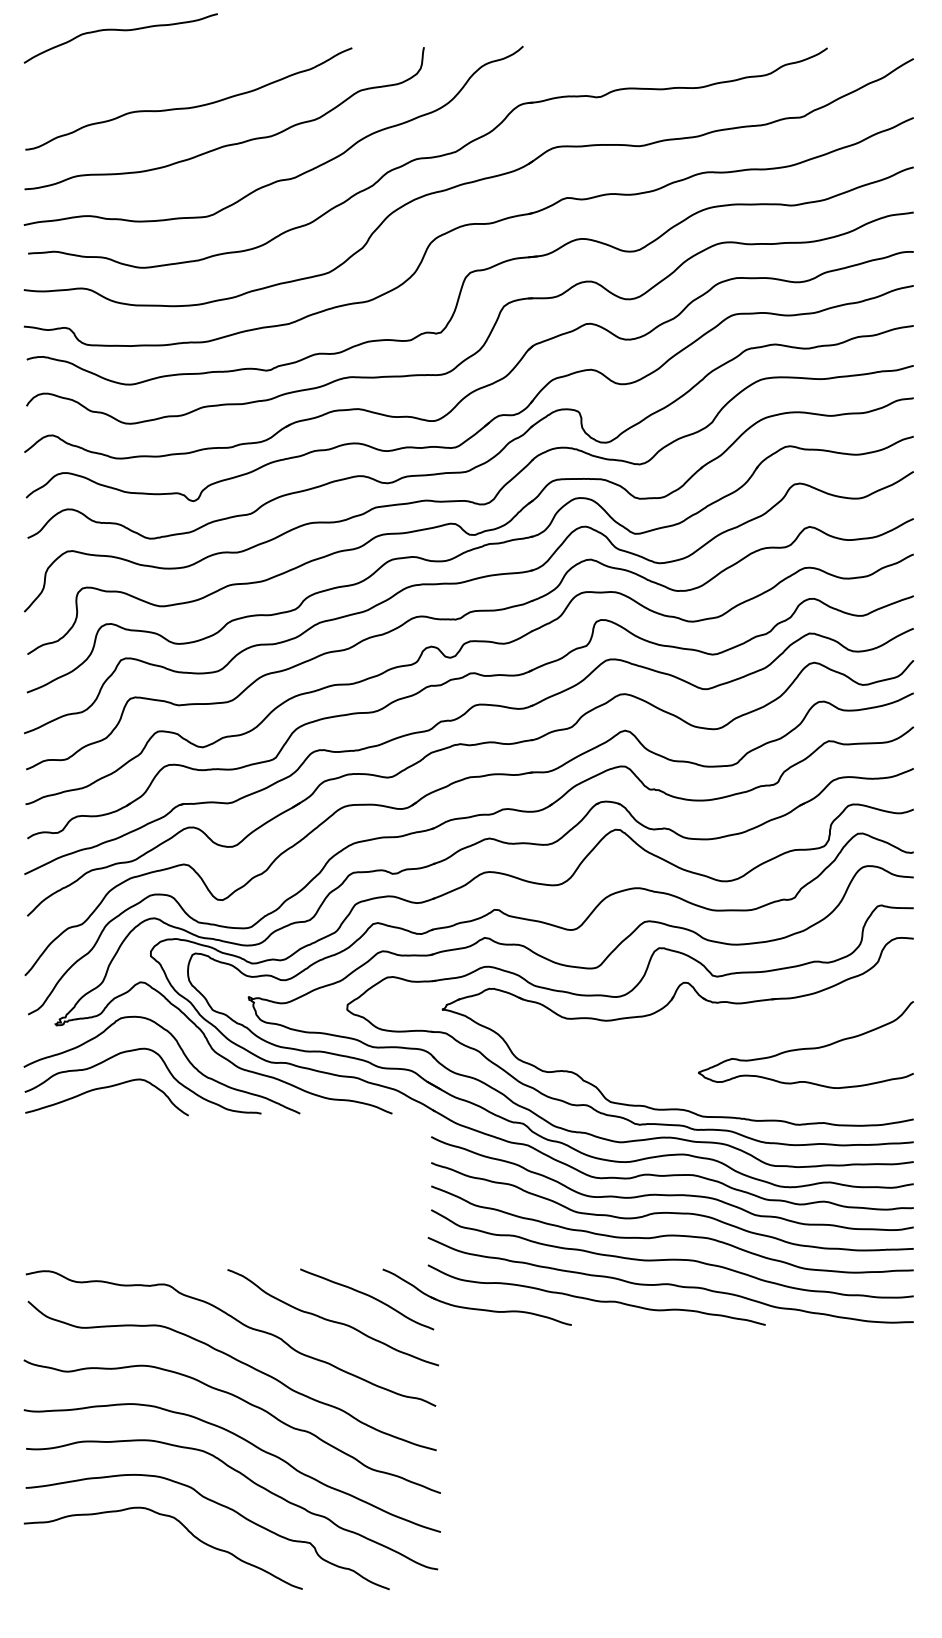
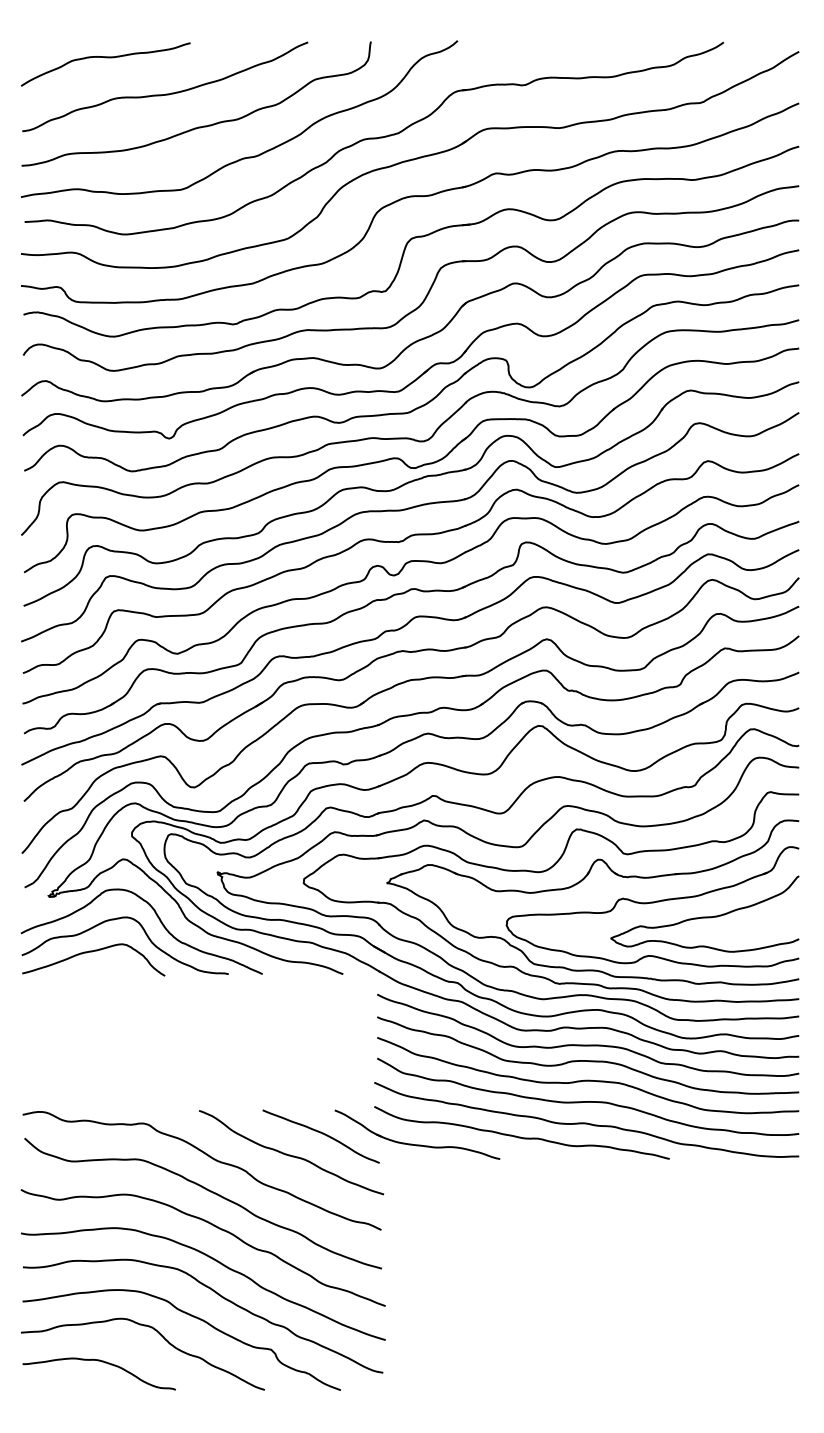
curve: (122, 31) -> (107, 58), moved
part: (745, 1036) -> (652, 906), added
curve: (116, 1557) -> (101, 1362), added

